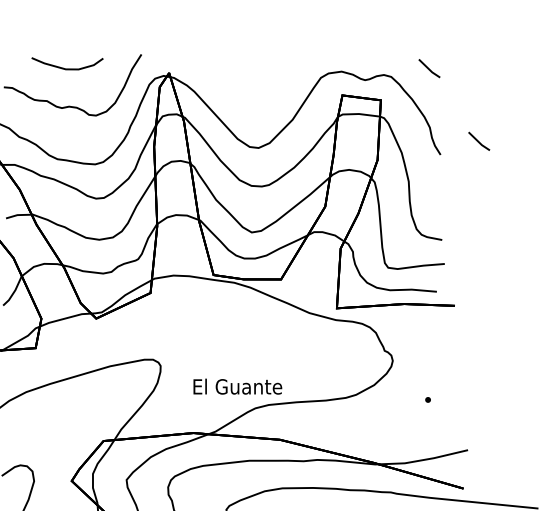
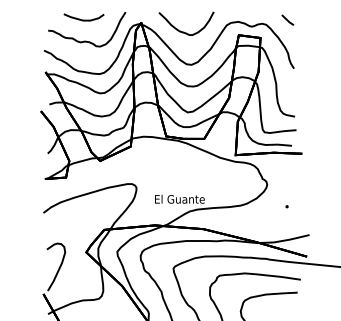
curve: (244, 88) -> (183, 31), added
line: (478, 140) -> (315, 60), removed

